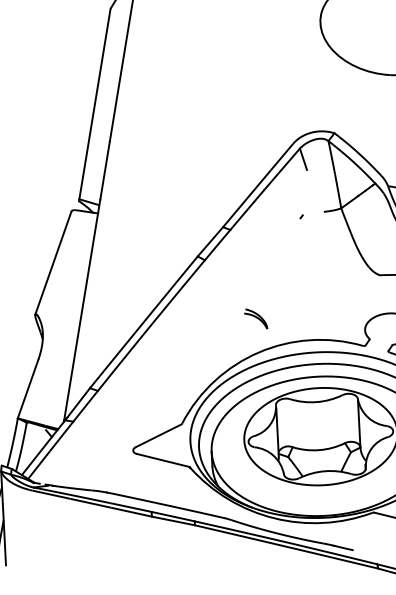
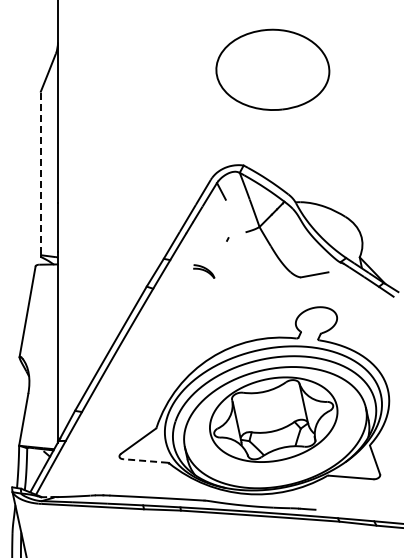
line: (94, 104) -> (40, 174), solid -> dashed
part: (256, 318) -> (204, 271), moved
line: (162, 459) -> (145, 460), solid -> dashed

